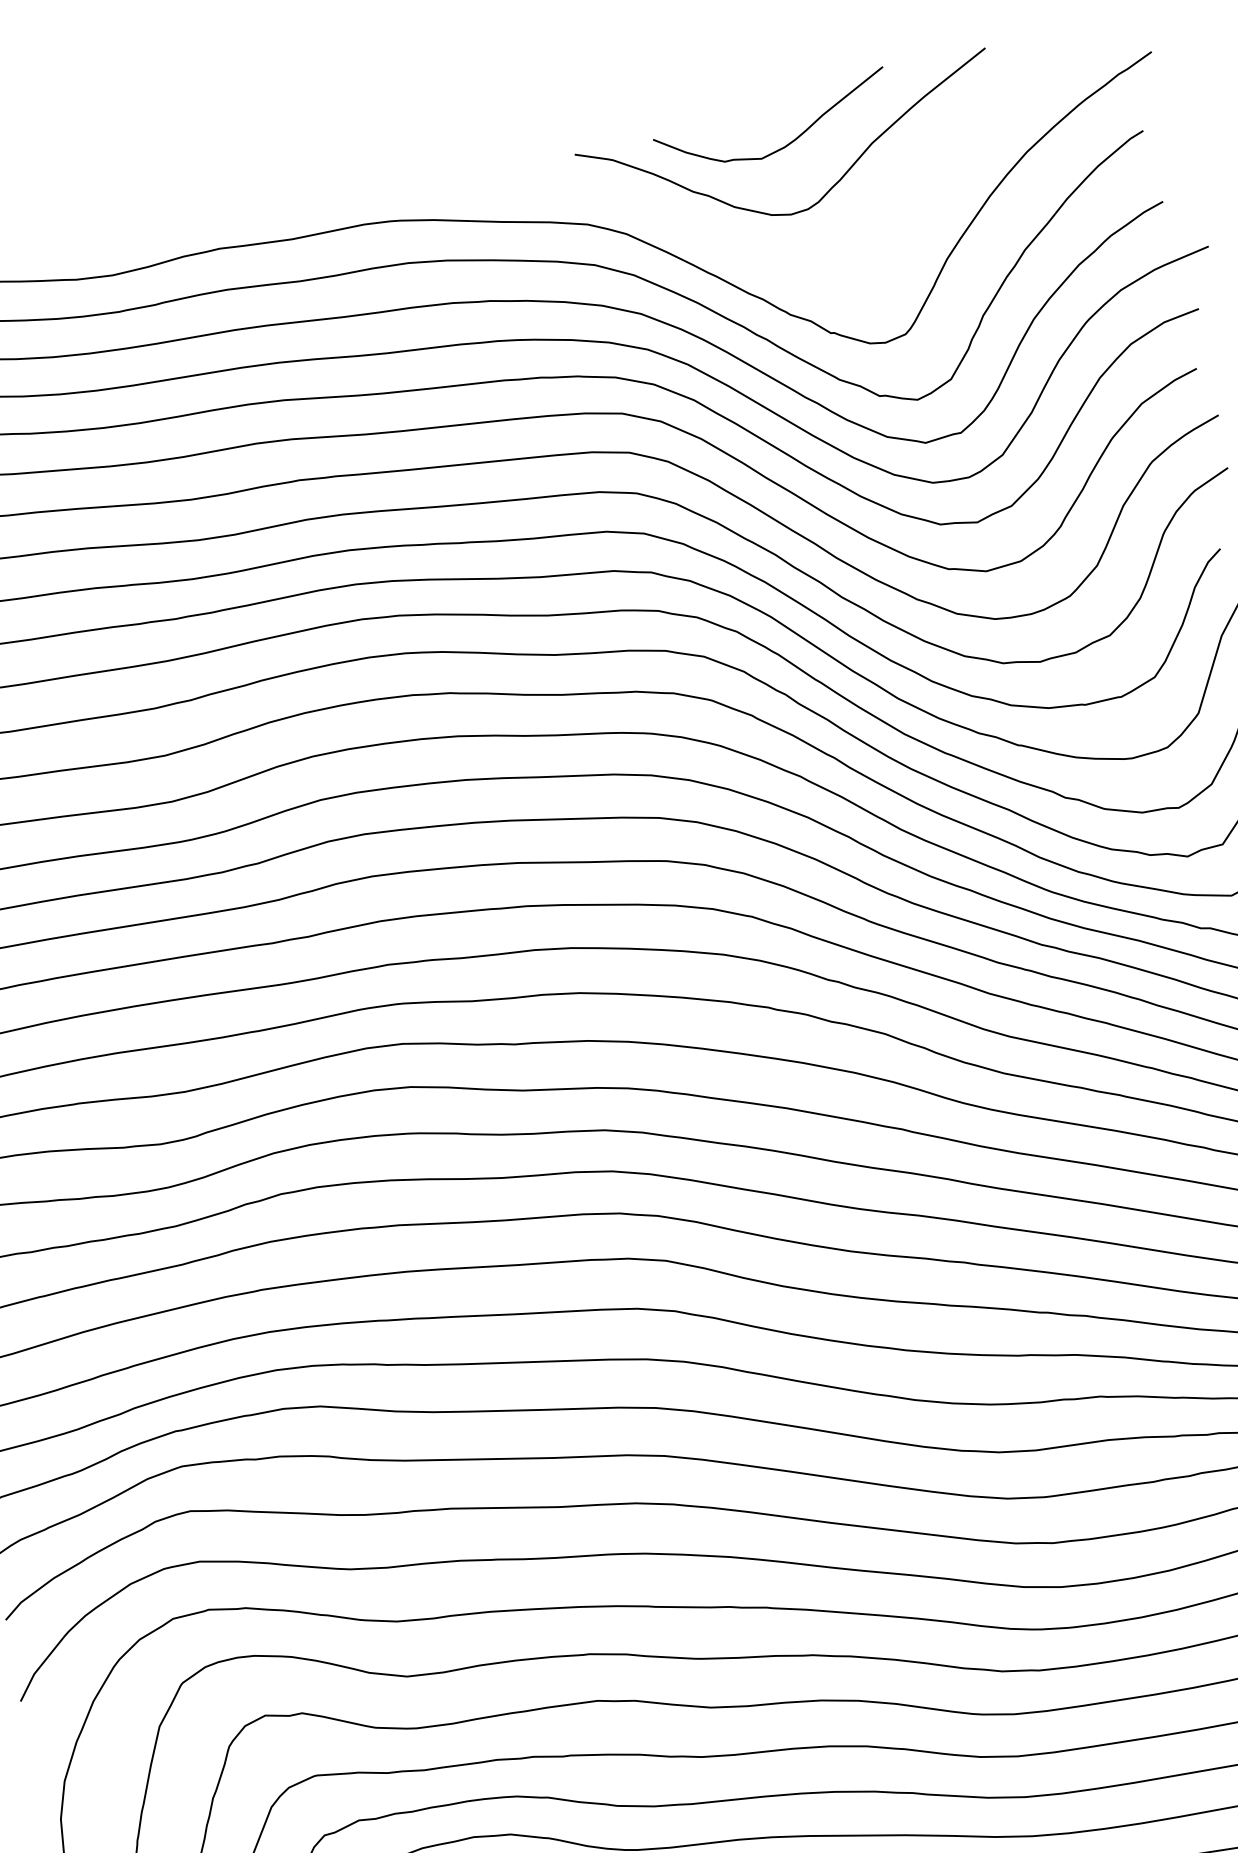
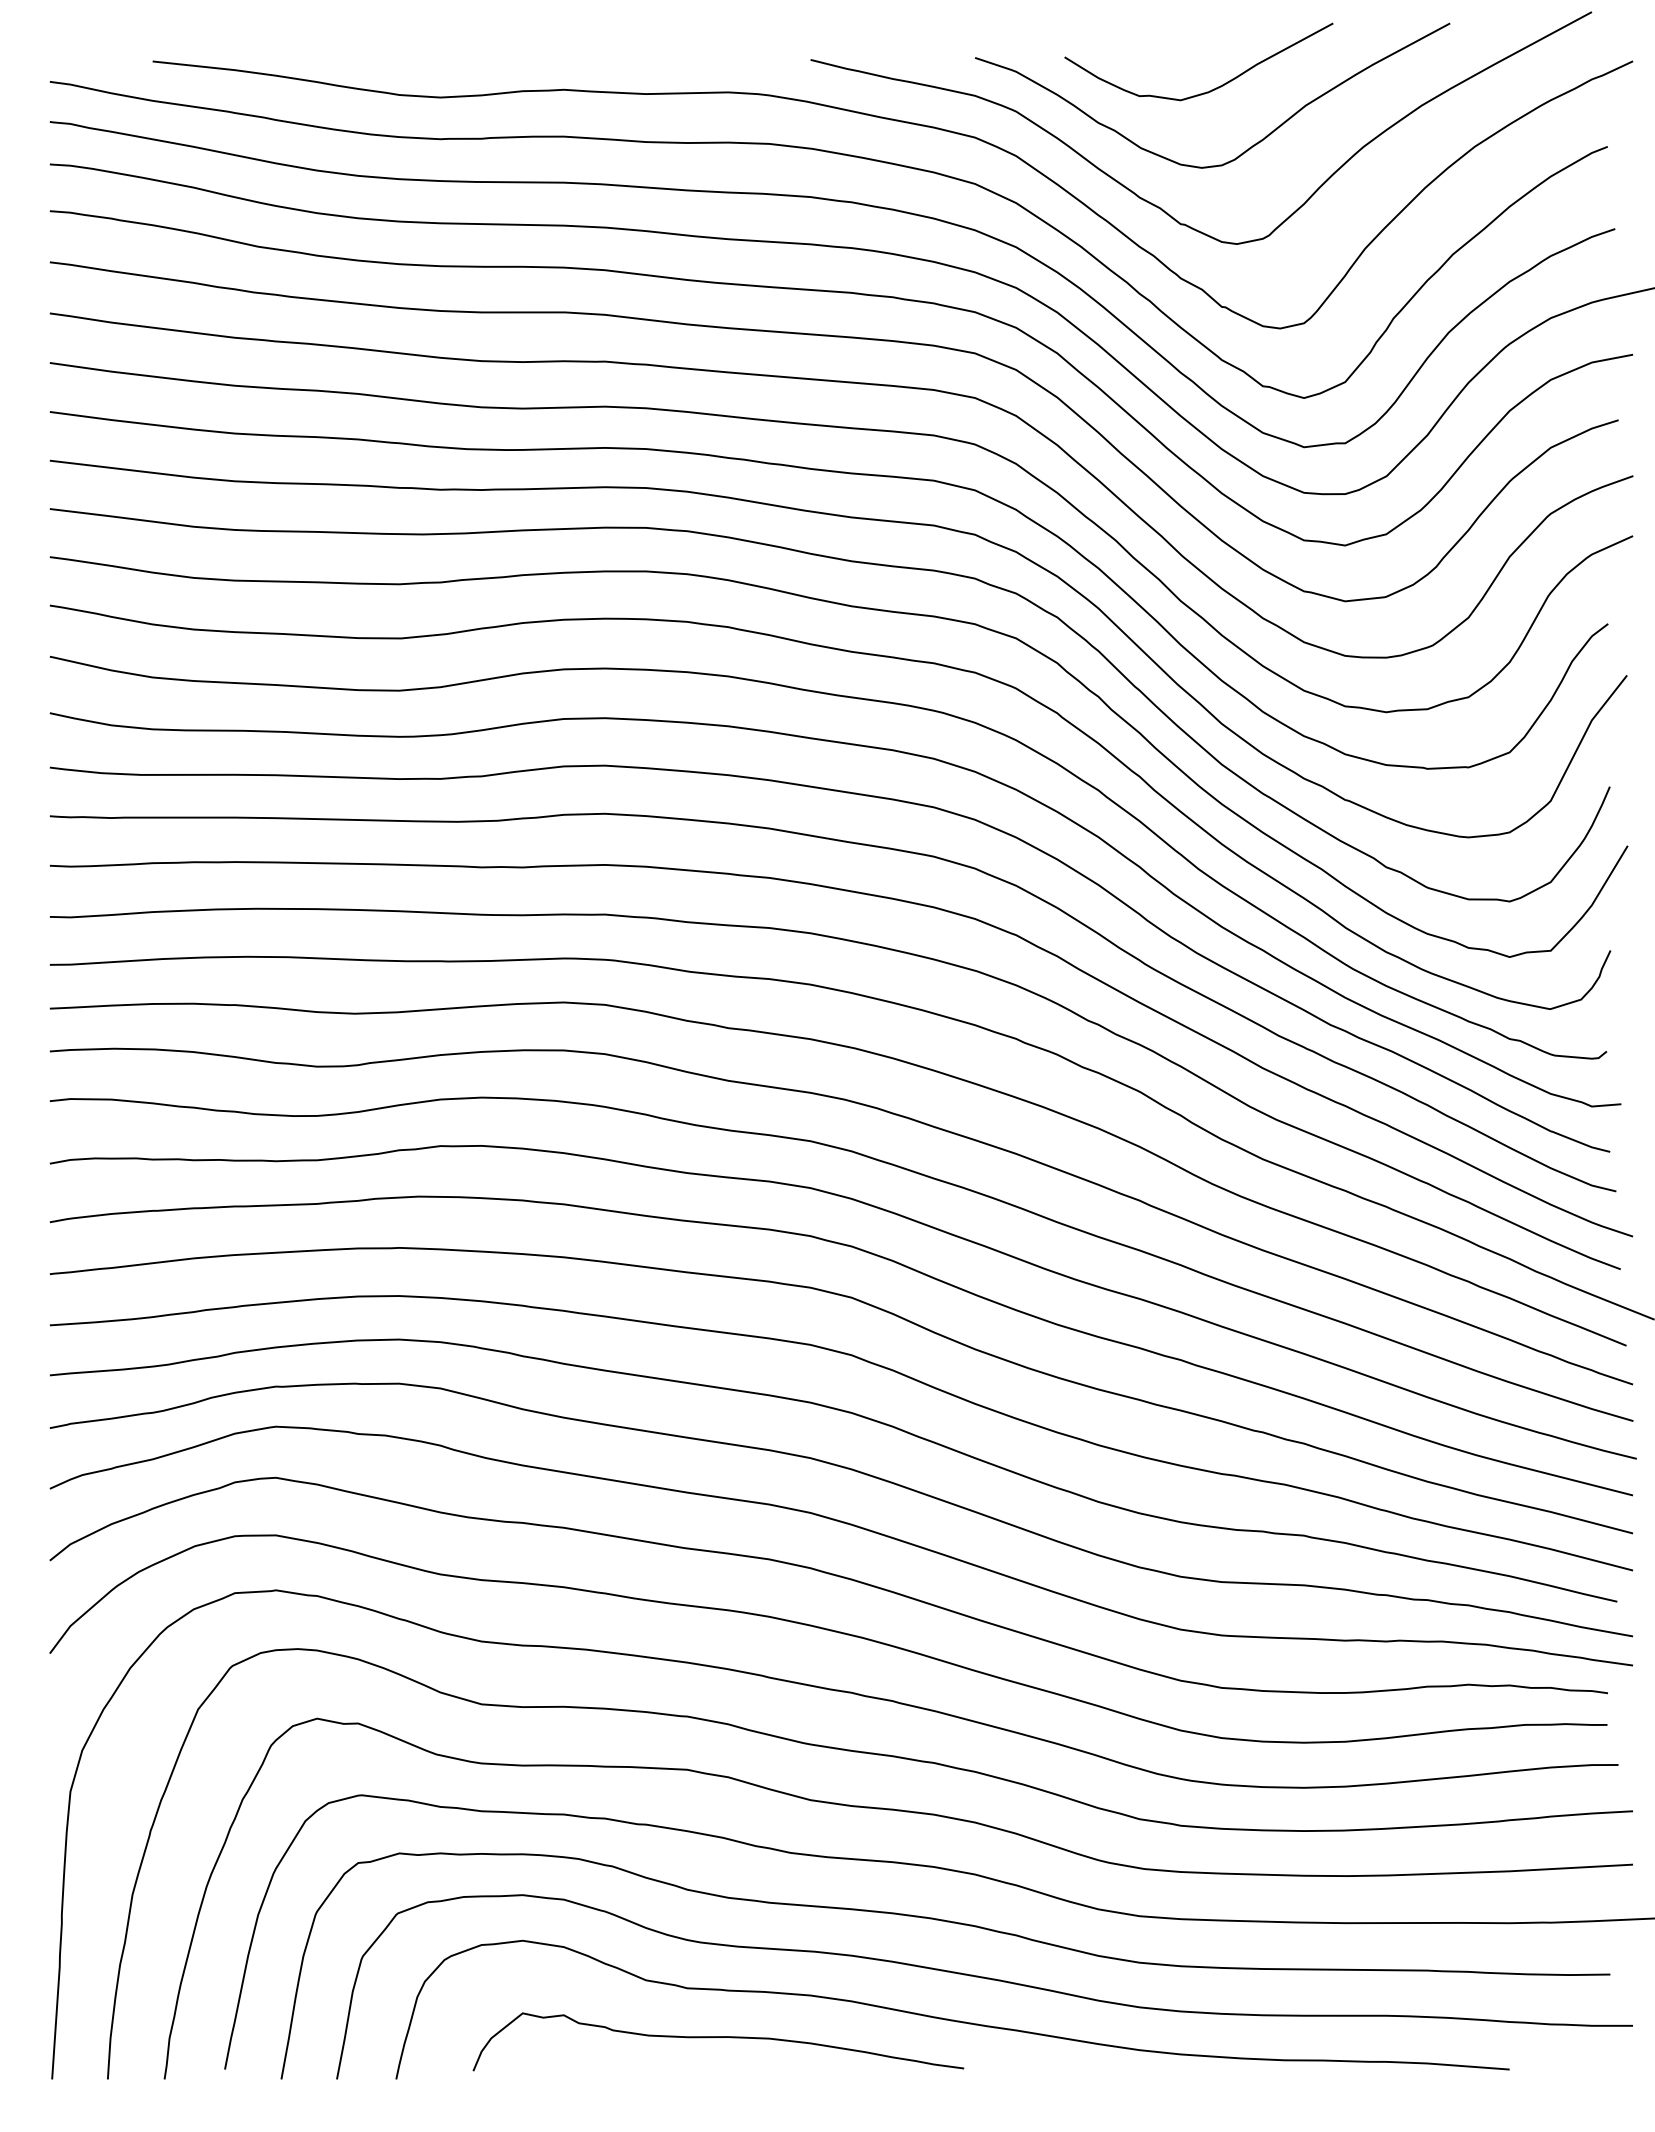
curve: (760, 255) -> (1159, 206), added

